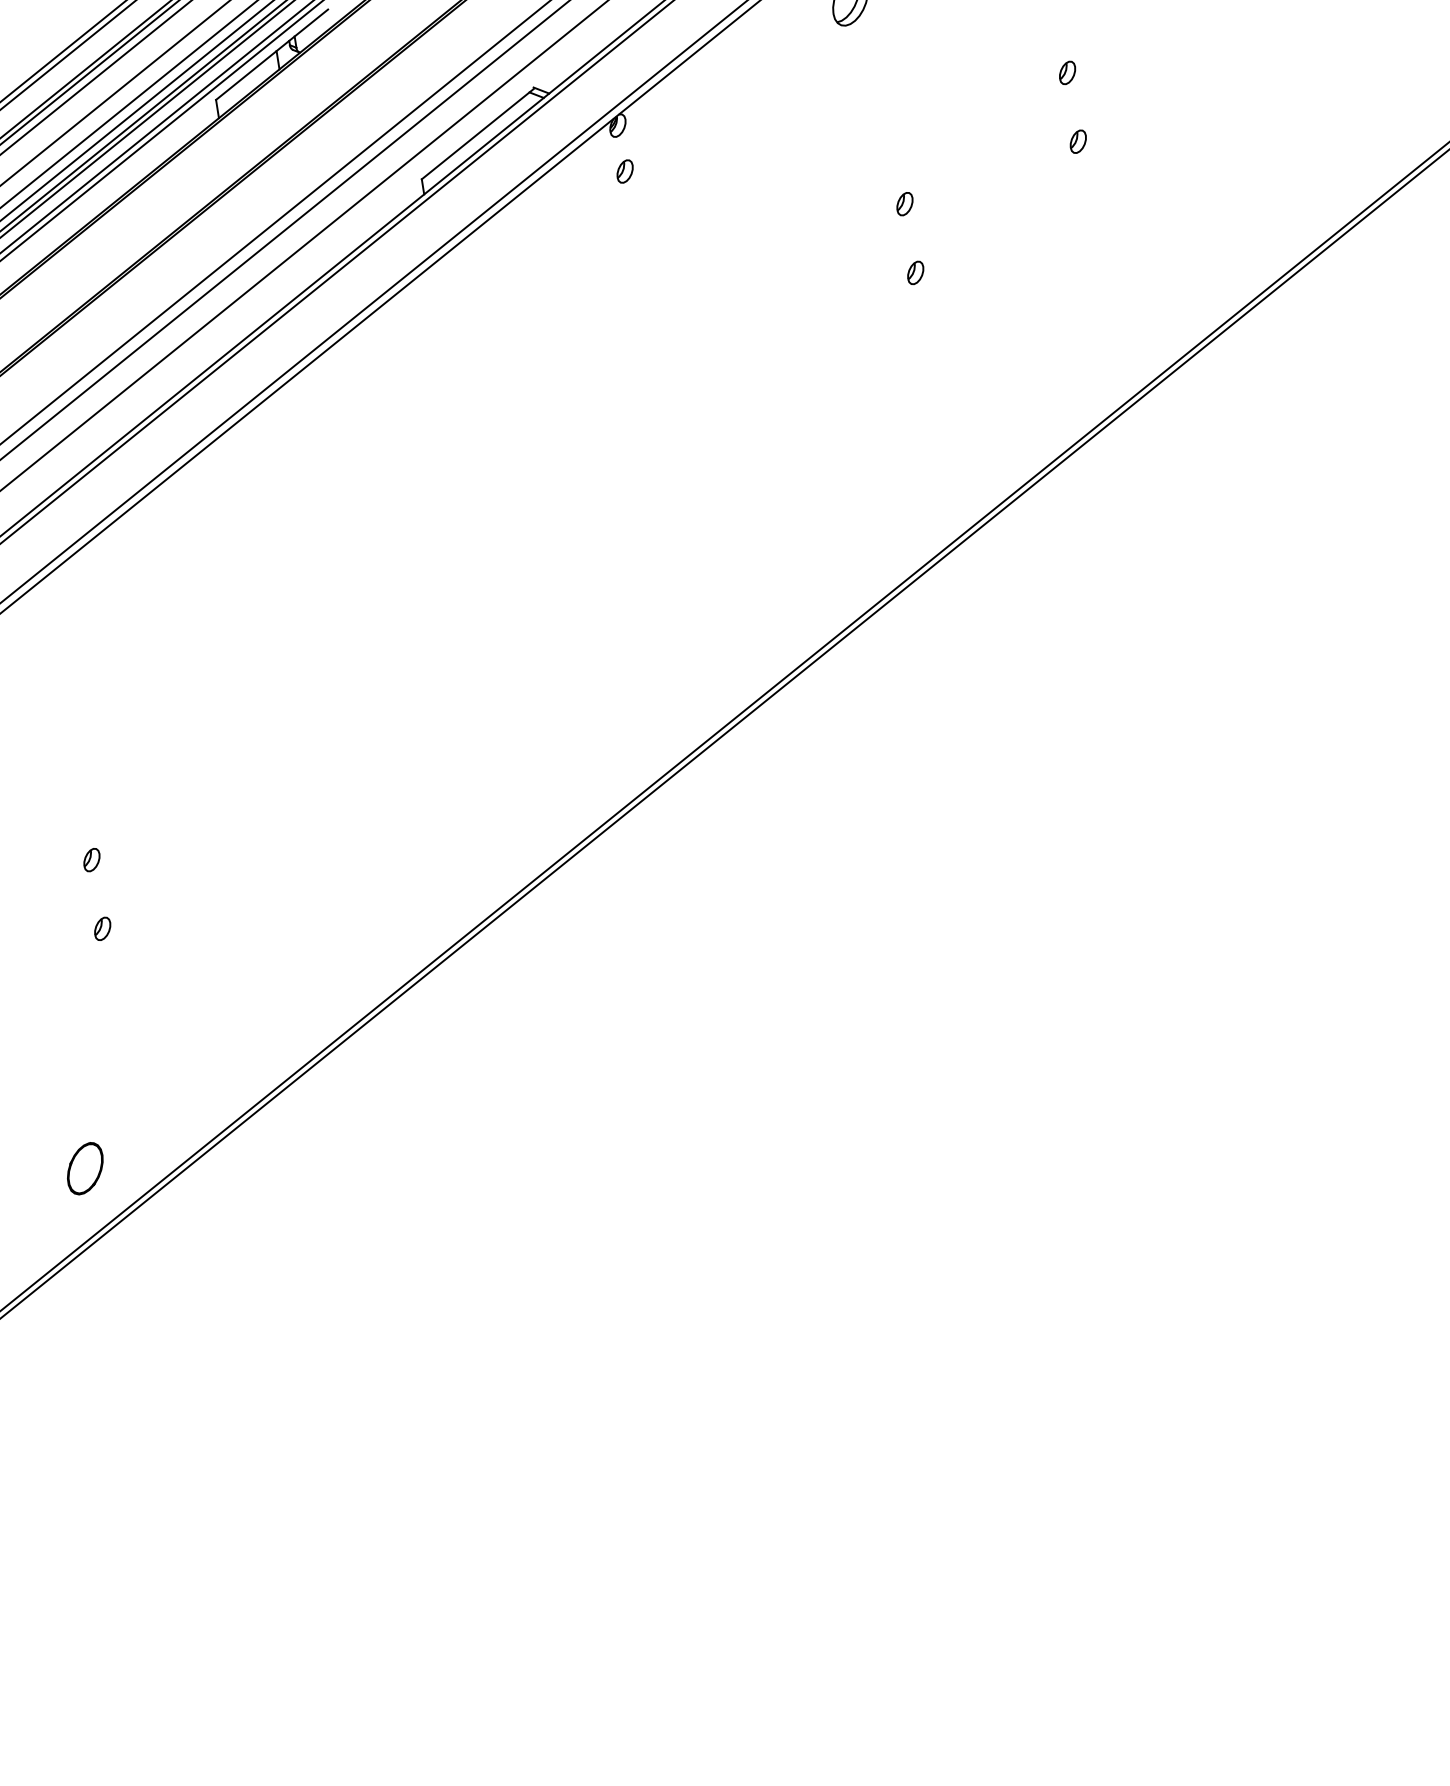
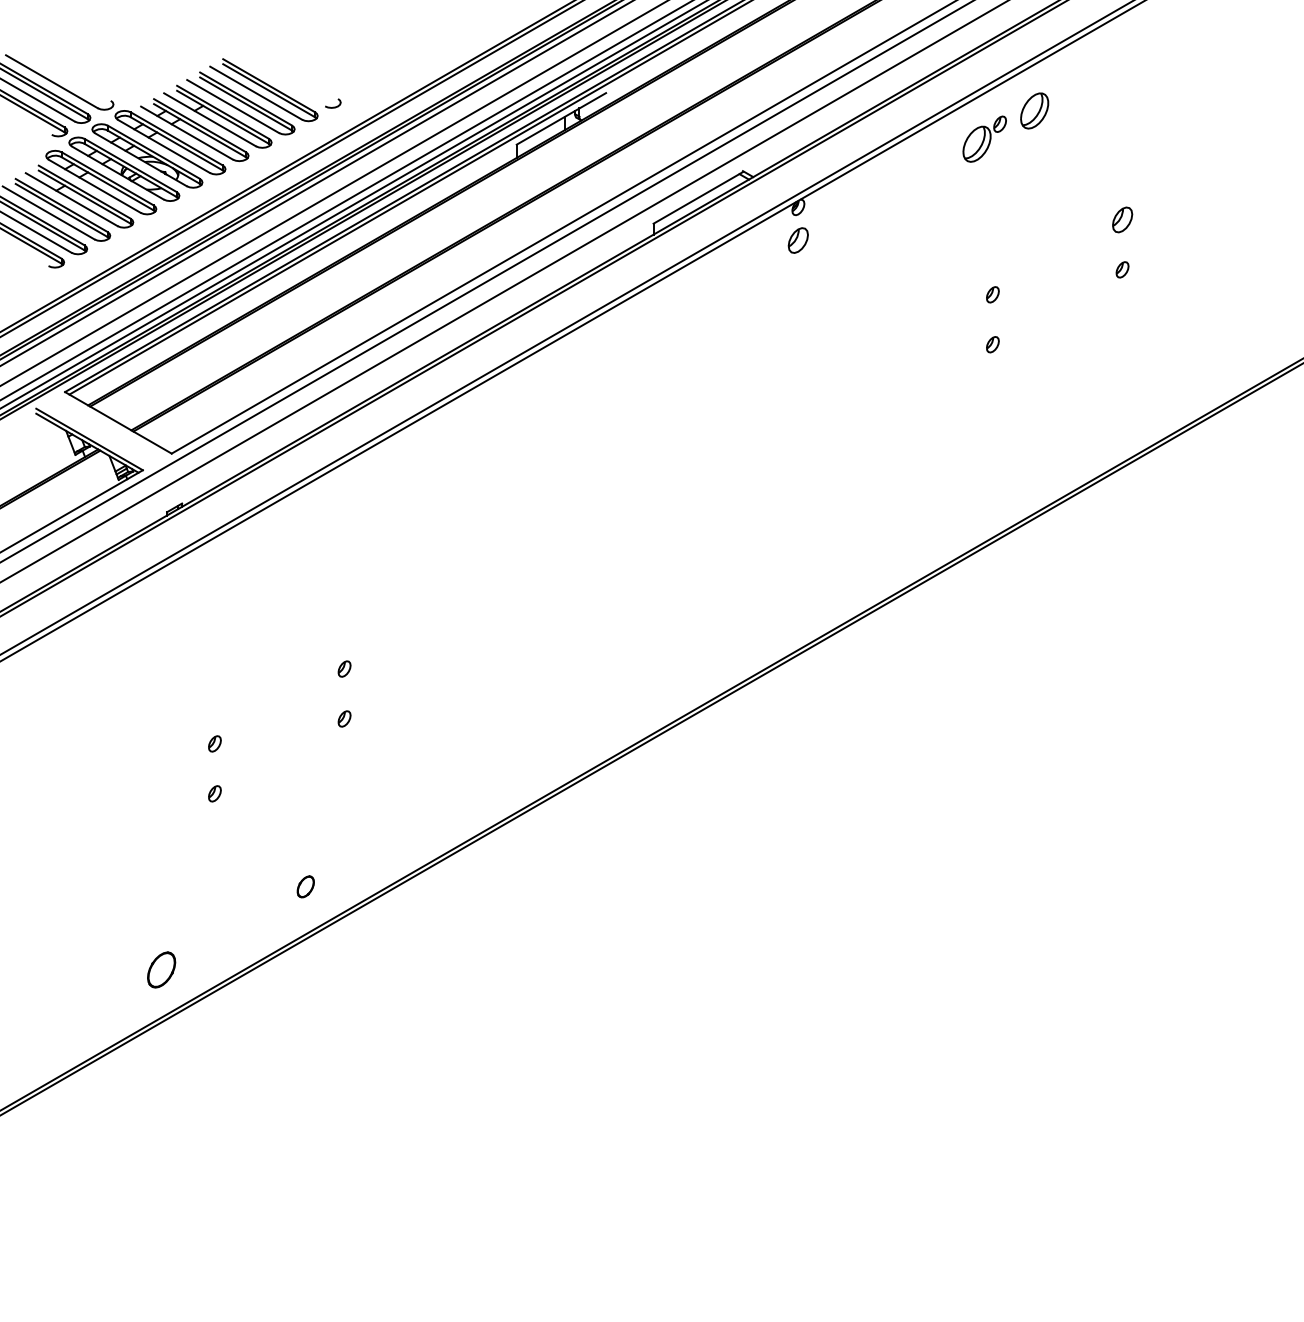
part: (1067, 72) -> (1122, 219), size x1.6
part: (625, 171) -> (798, 240), size x1.6
part: (84, 1168) -> (305, 886), size x0.6

